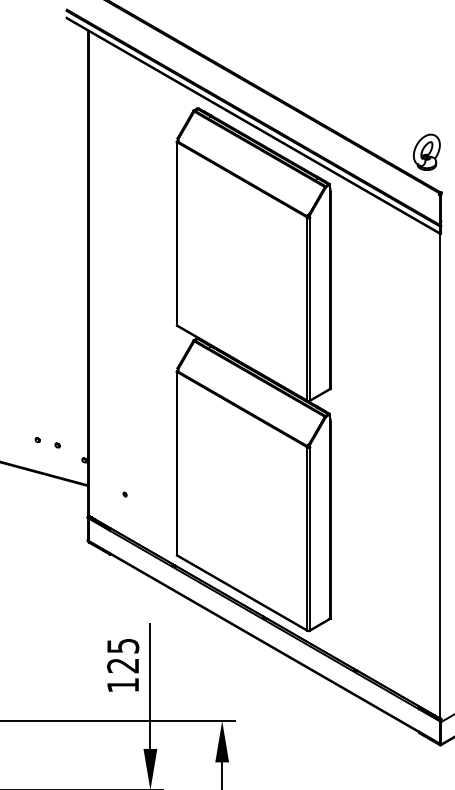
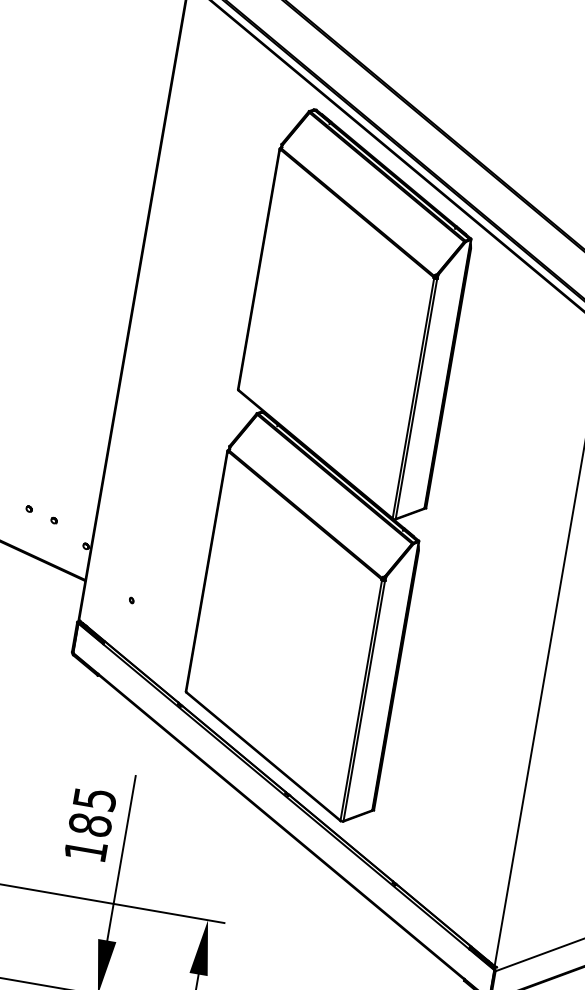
text: (123, 665) -> (90, 824), 125 -> 185

